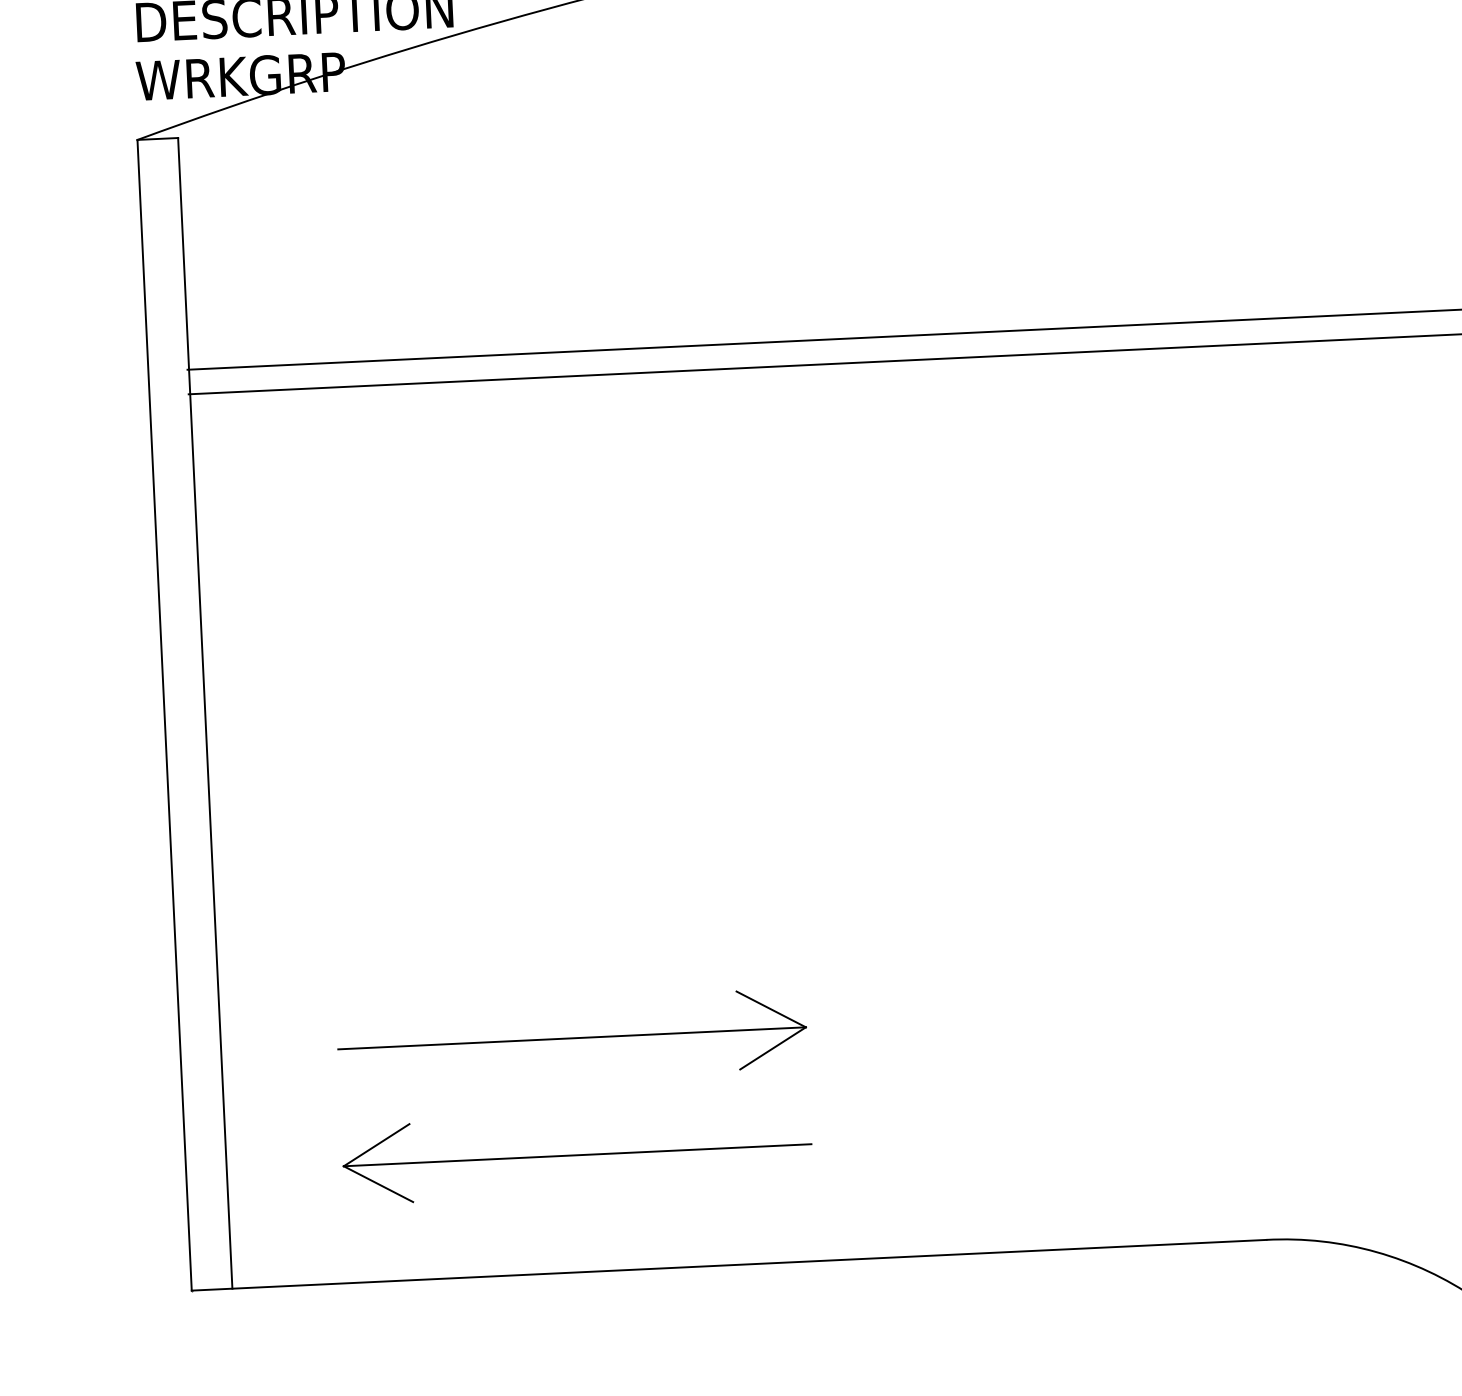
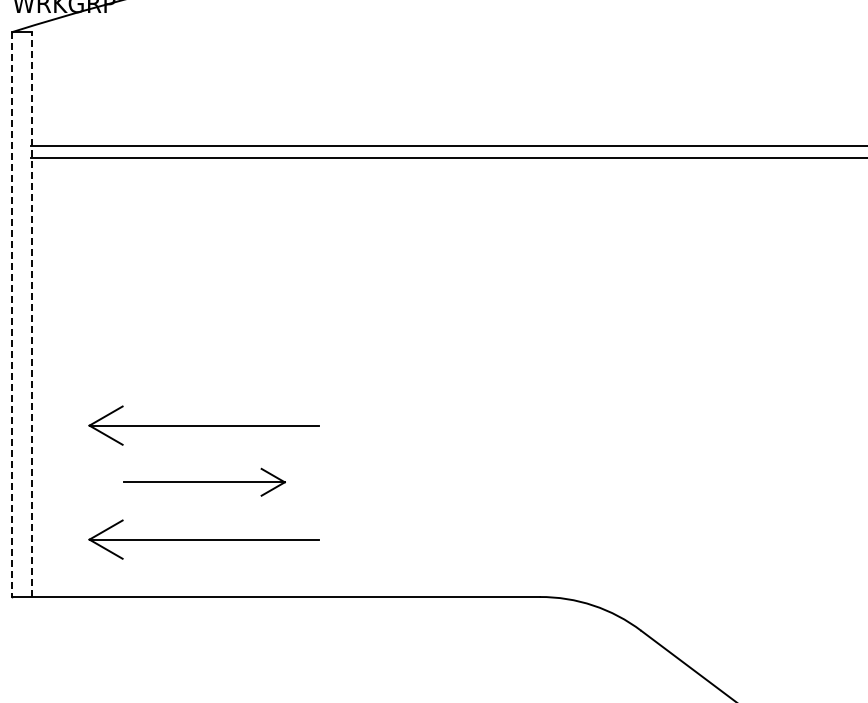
line: (206, 713) -> (32, 314), solid -> dashed
line: (165, 717) -> (12, 315), solid -> dashed
part: (565, 922) -> (203, 425), added
part: (572, 1038) -> (204, 482), size x0.7

